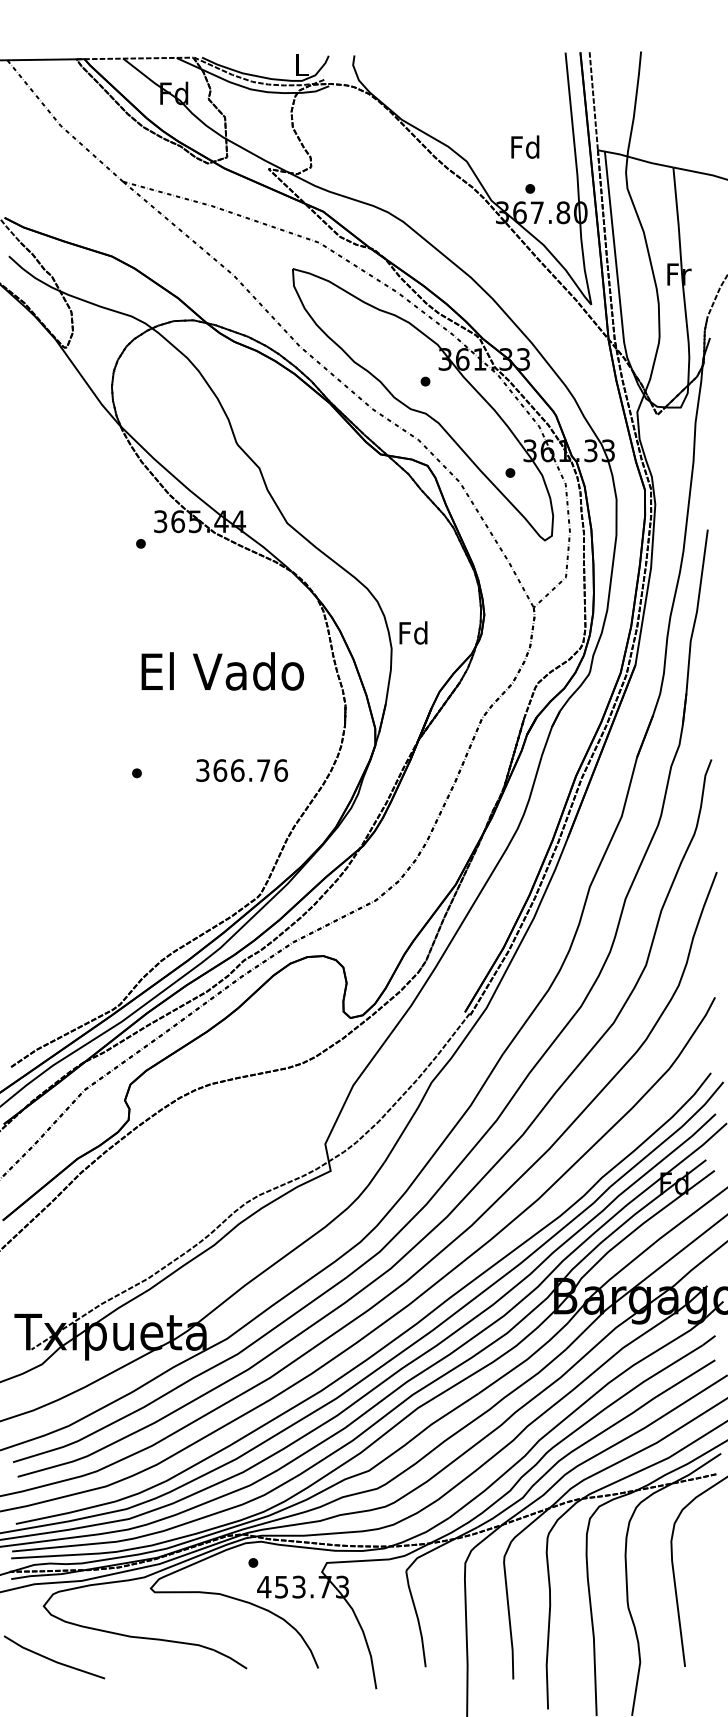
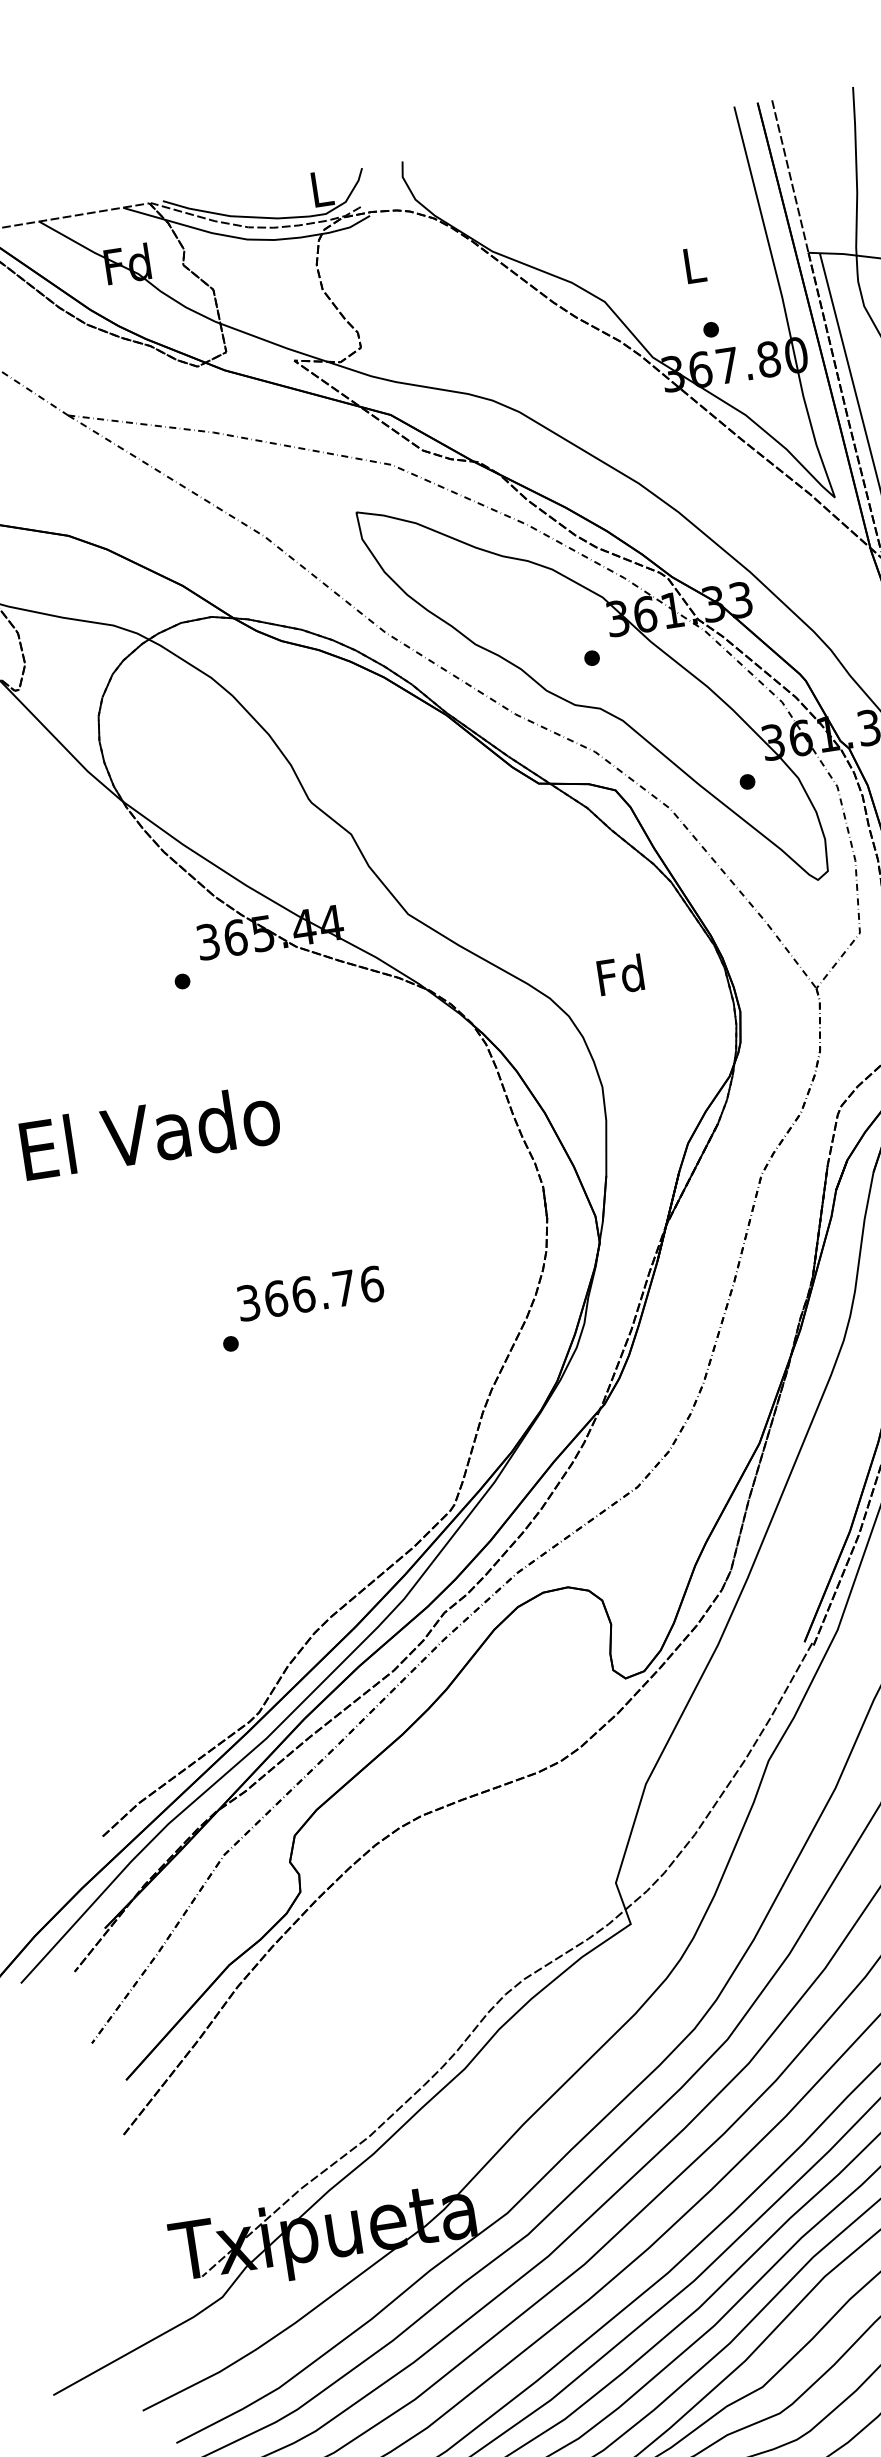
text: (525, 146) -> (693, 264), Fd -> L
text: (413, 632) -> (620, 974), moved
text: (222, 671) -> (149, 1132), moved
text: (242, 770) -> (311, 1293), moved

